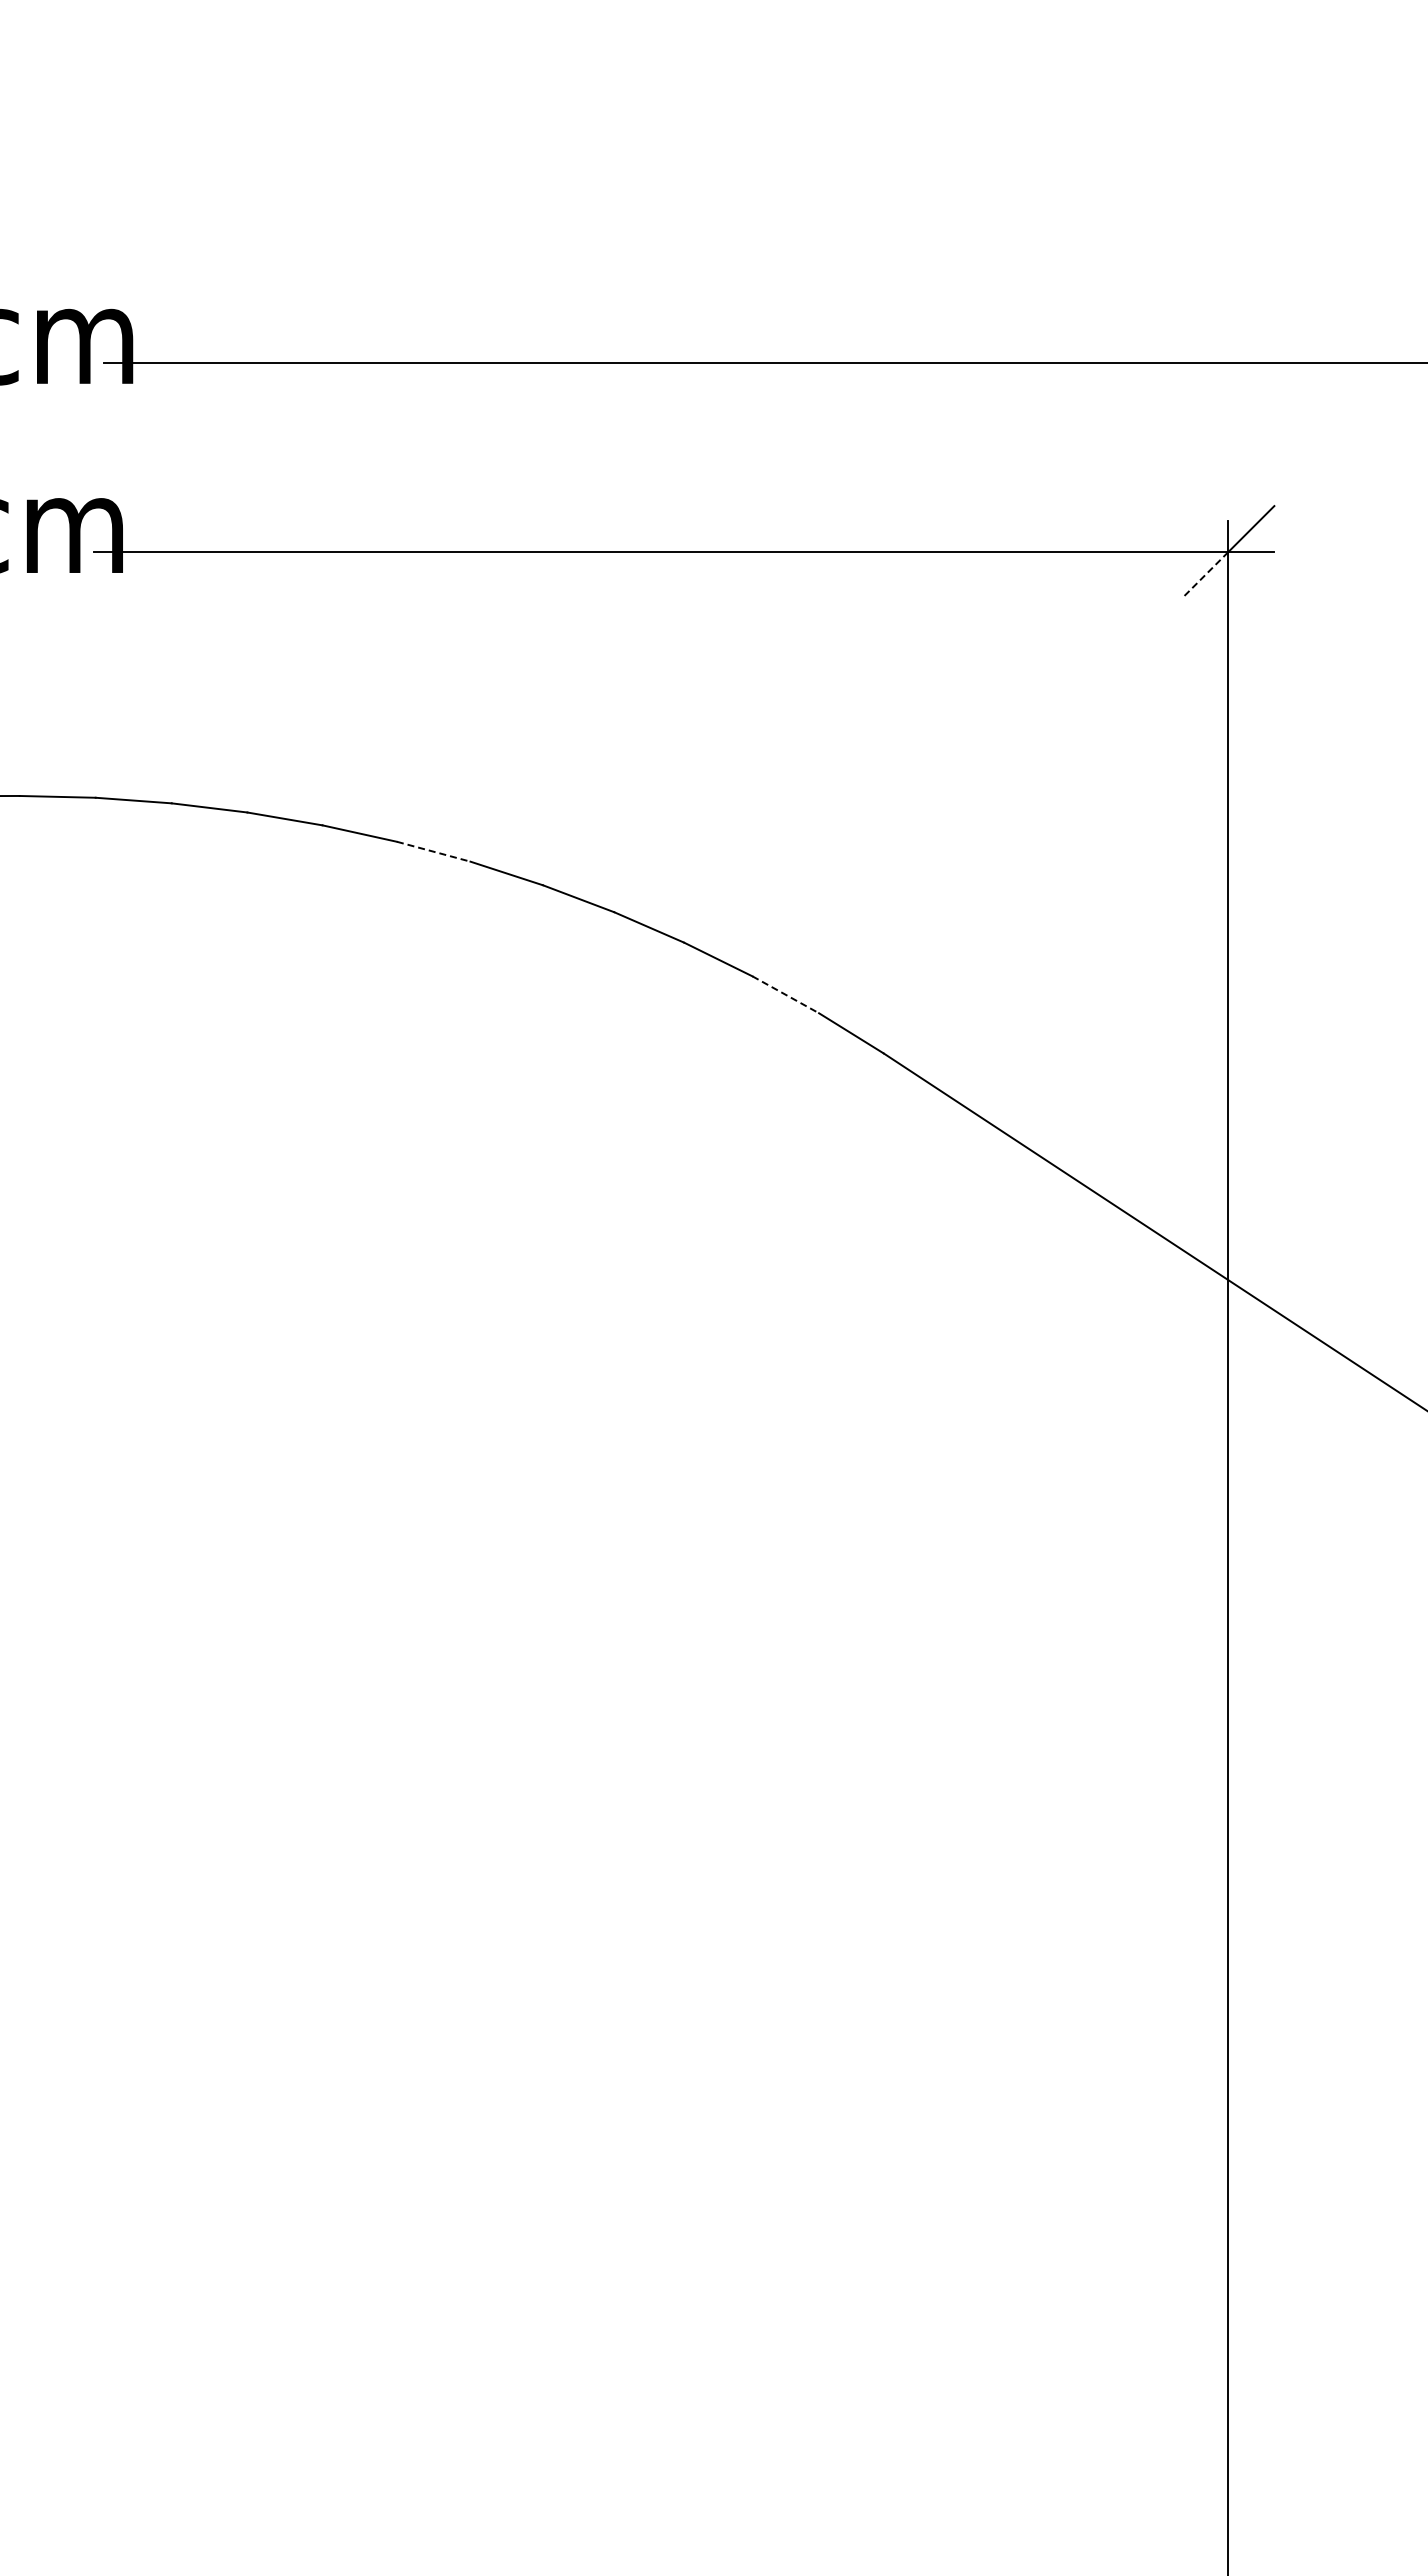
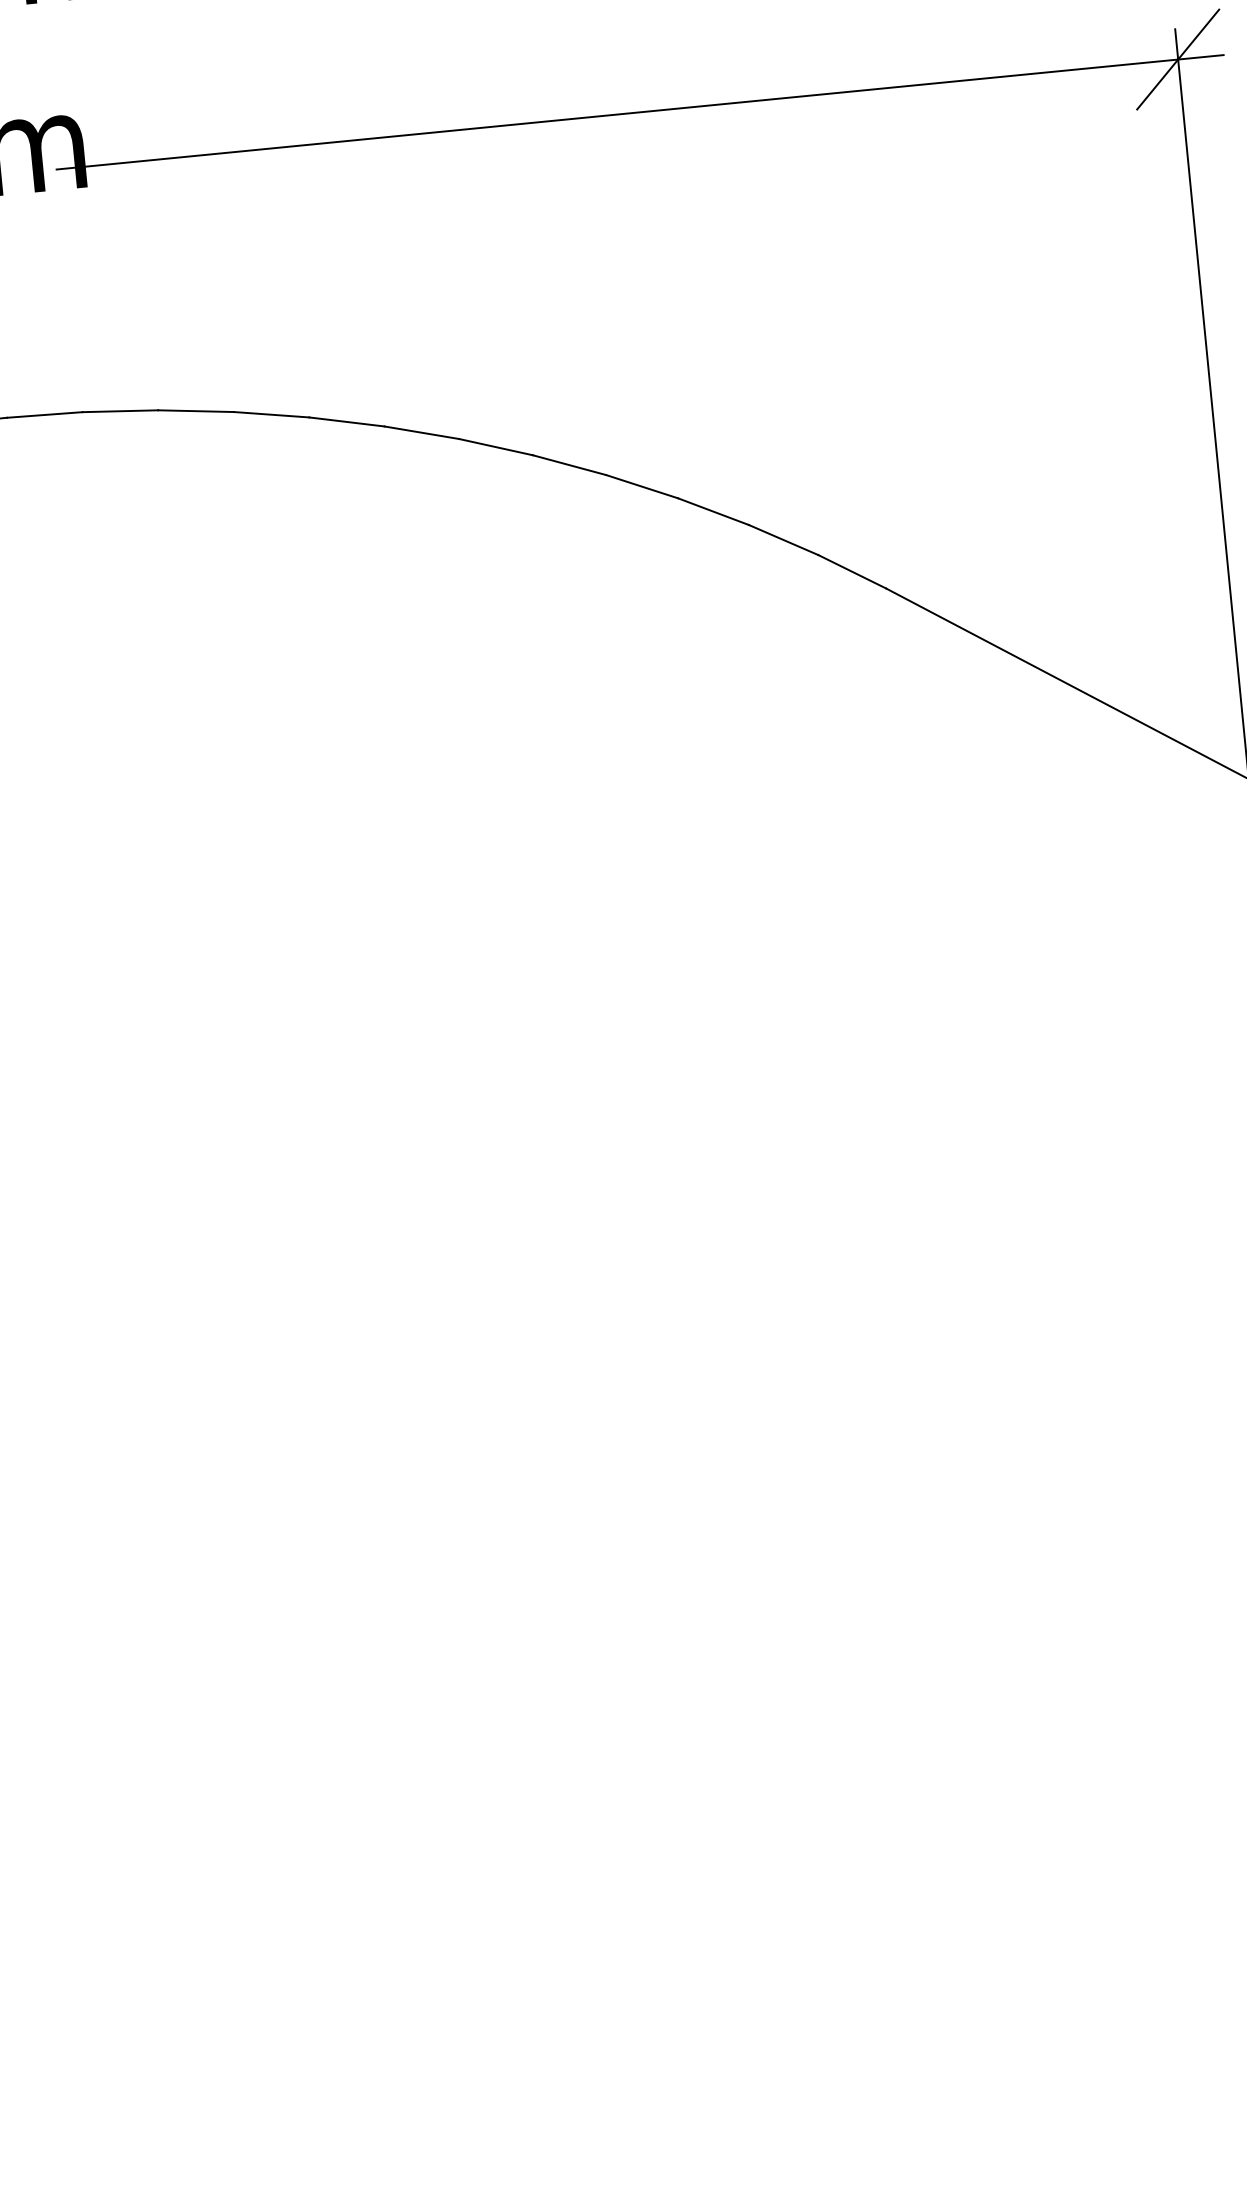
line: (1205, 575) -> (1157, 84), dashed -> solid
line: (434, 851) -> (422, 432), dashed -> solid
line: (786, 995) -> (784, 540), dashed -> solid

